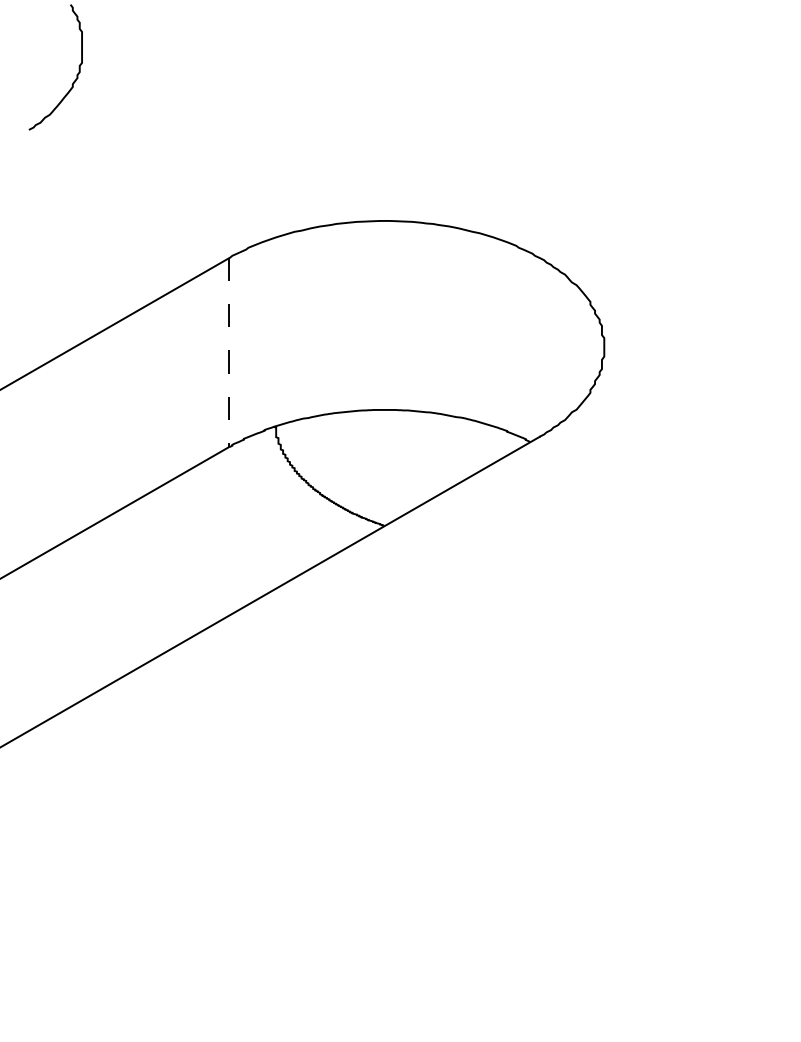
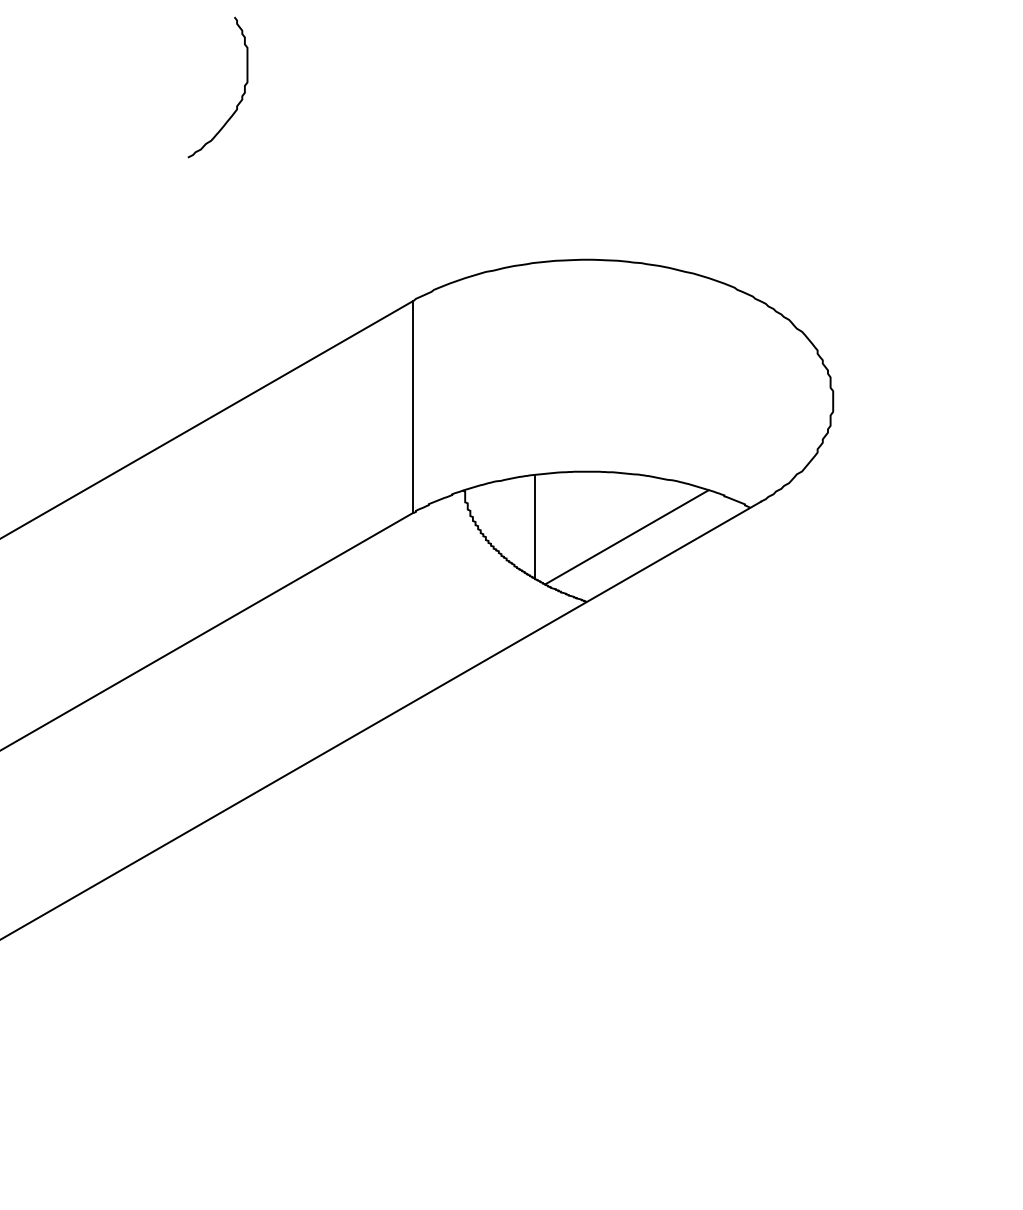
line: (229, 352) -> (412, 407), dashed -> solid
line: (337, 458) -> (534, 526), added
line: (420, 468) -> (626, 537), added

